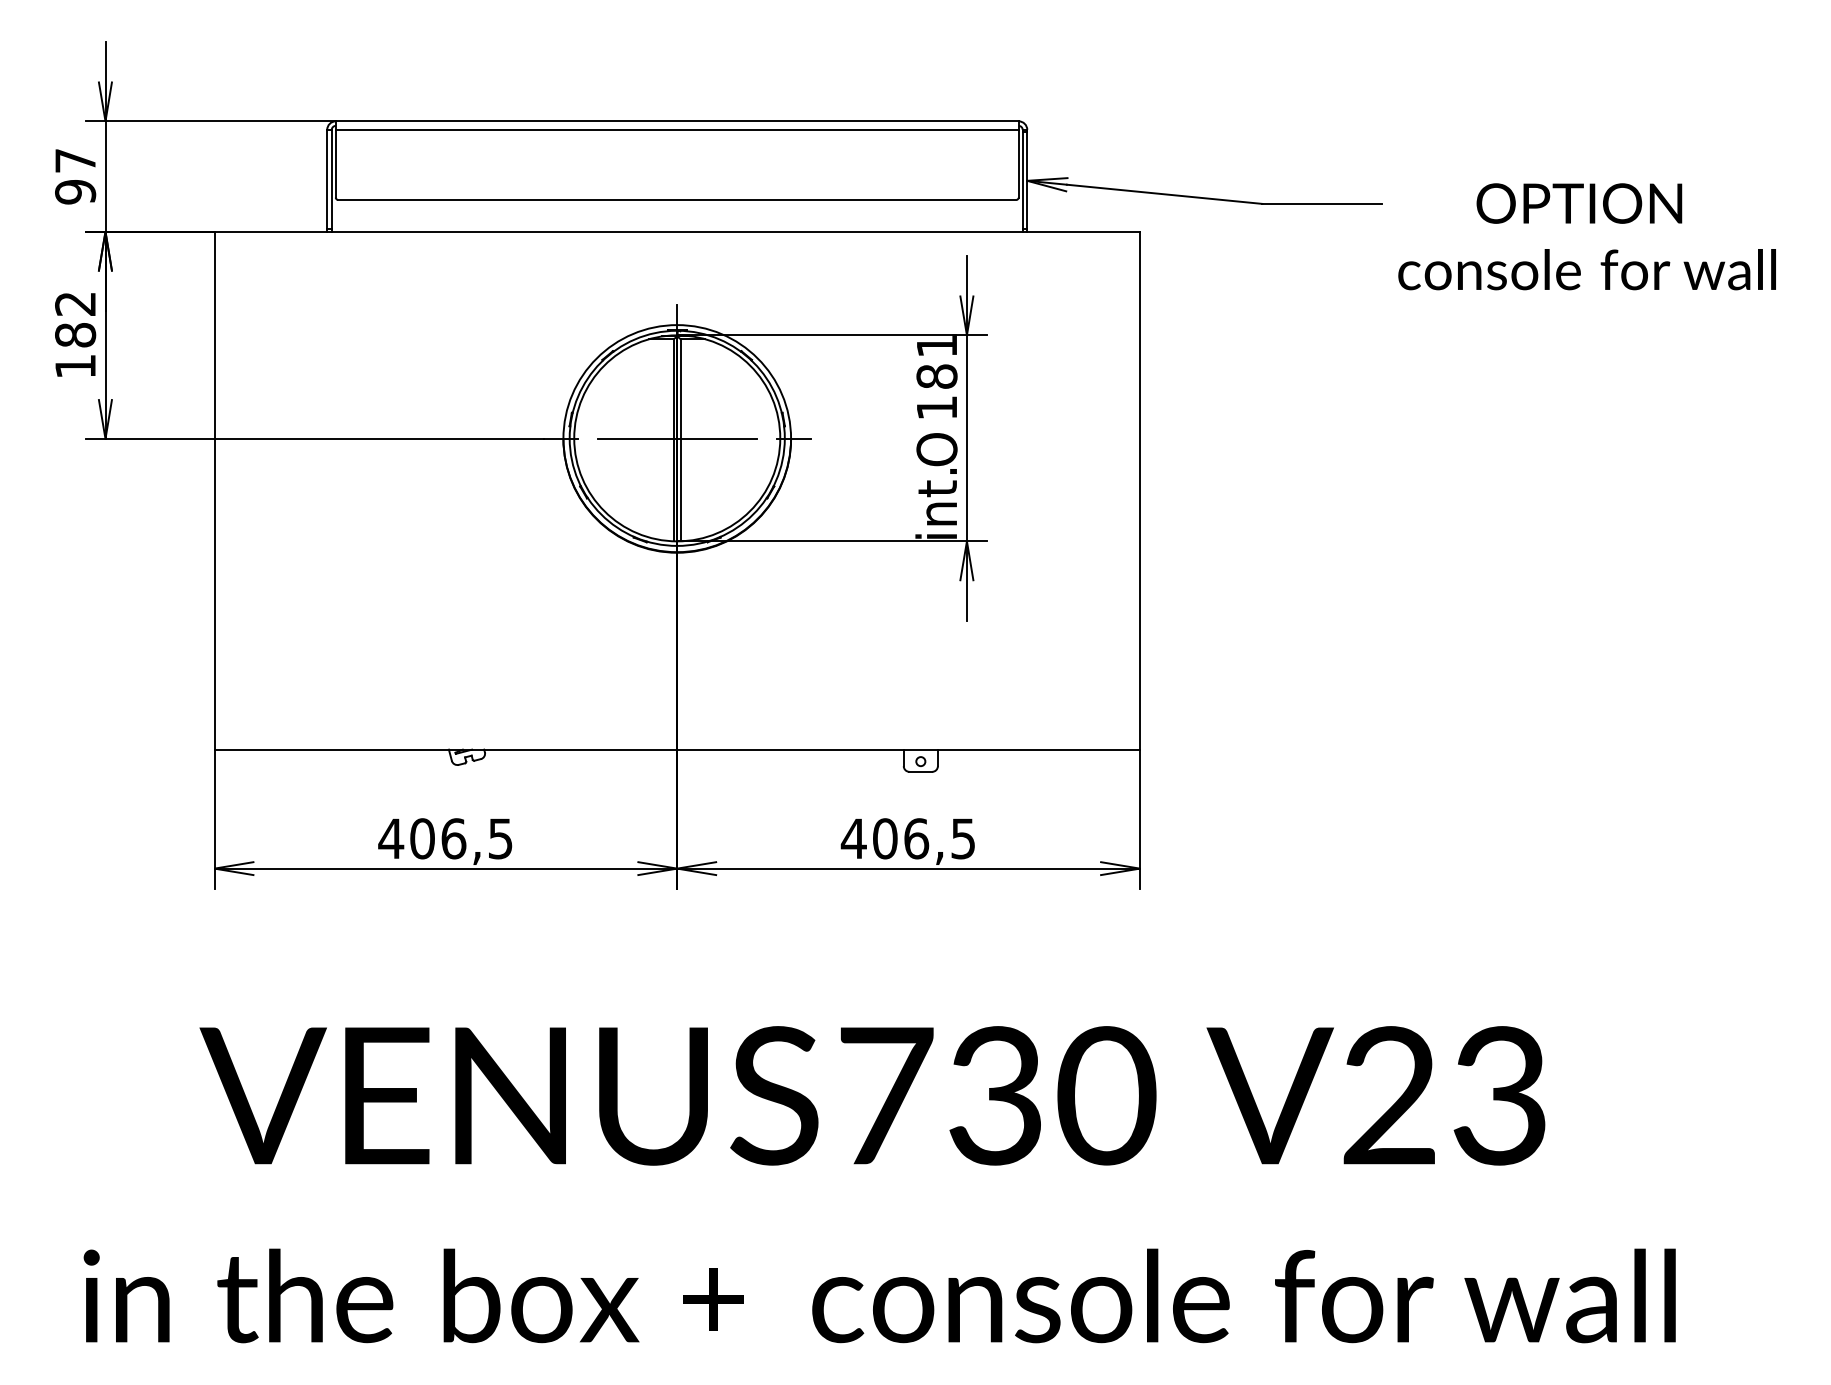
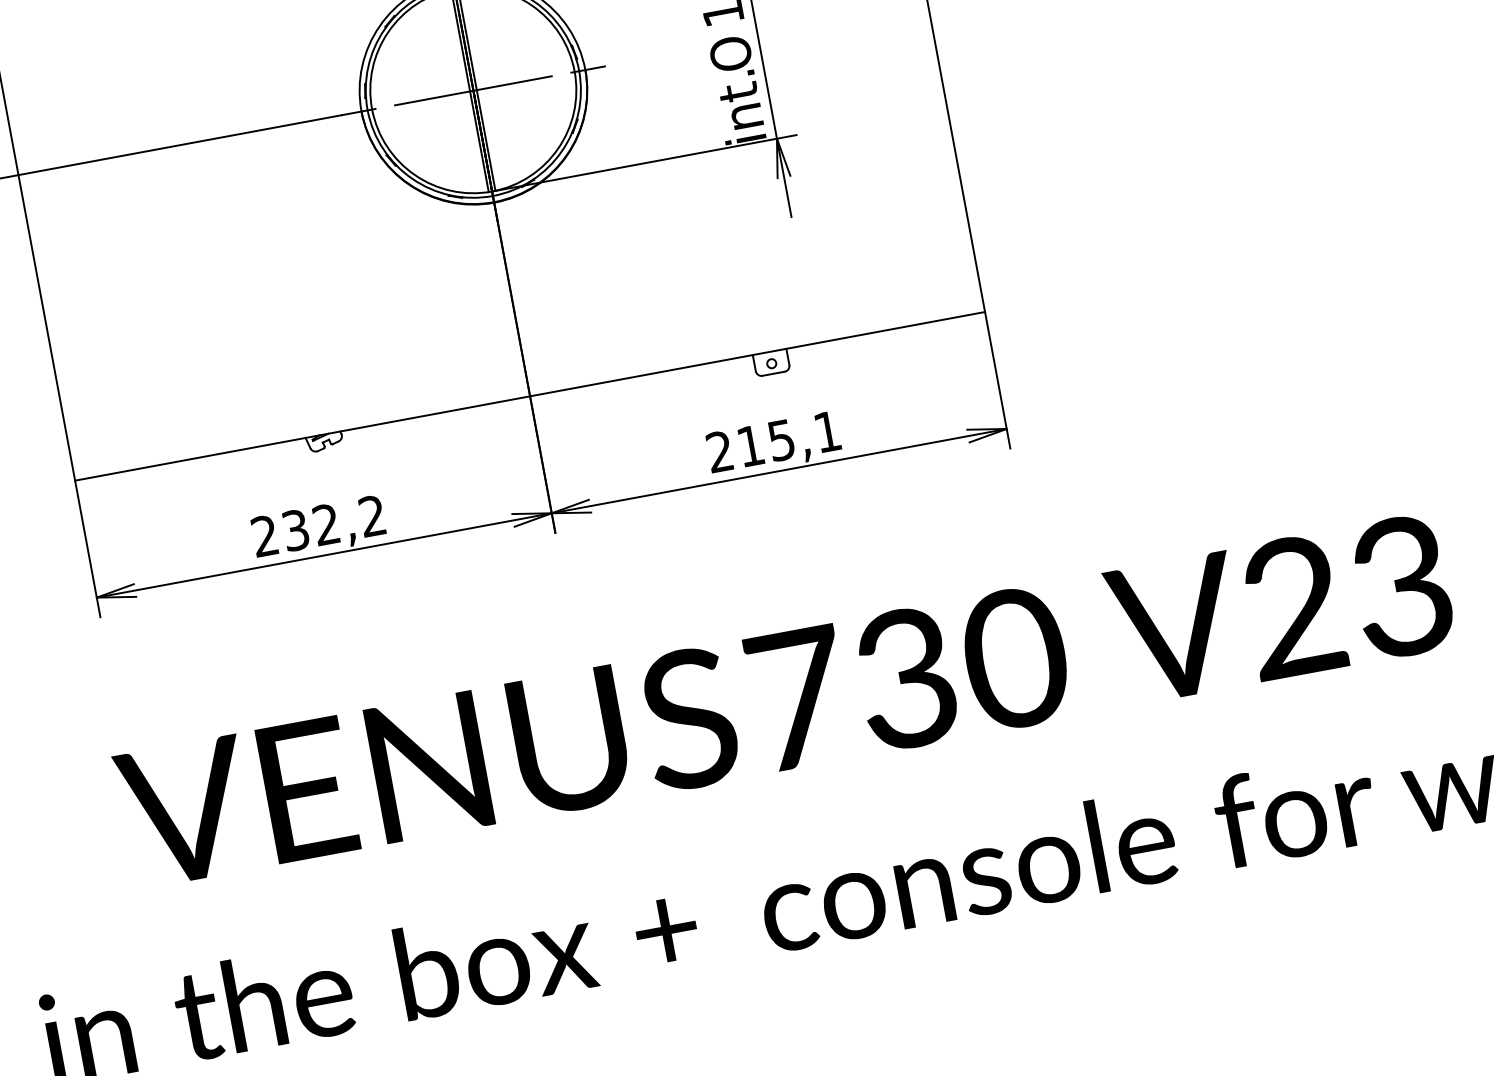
text: (445, 838) -> (318, 525), 406,5 -> 232,2
text: (907, 838) -> (772, 441), 406,5 -> 215,1

